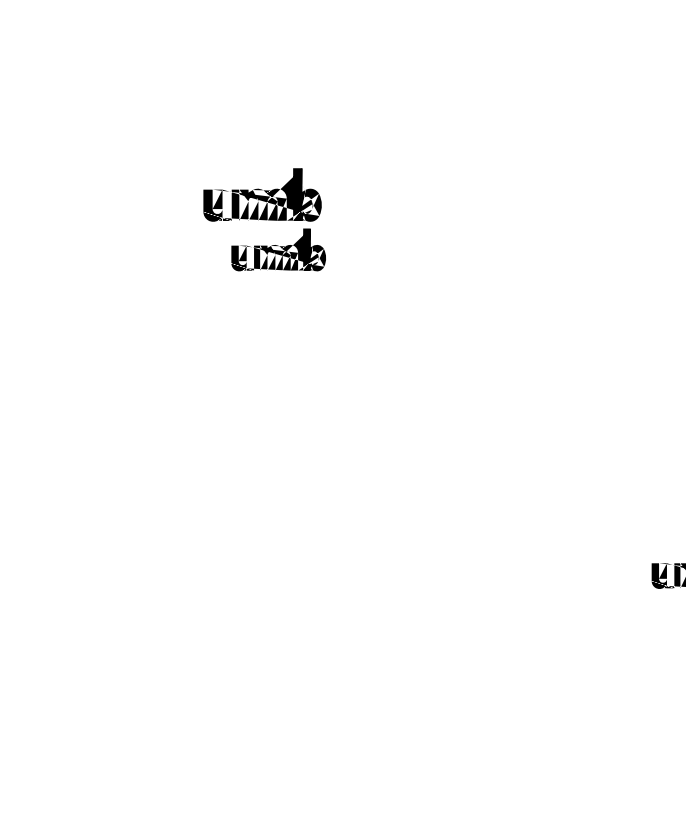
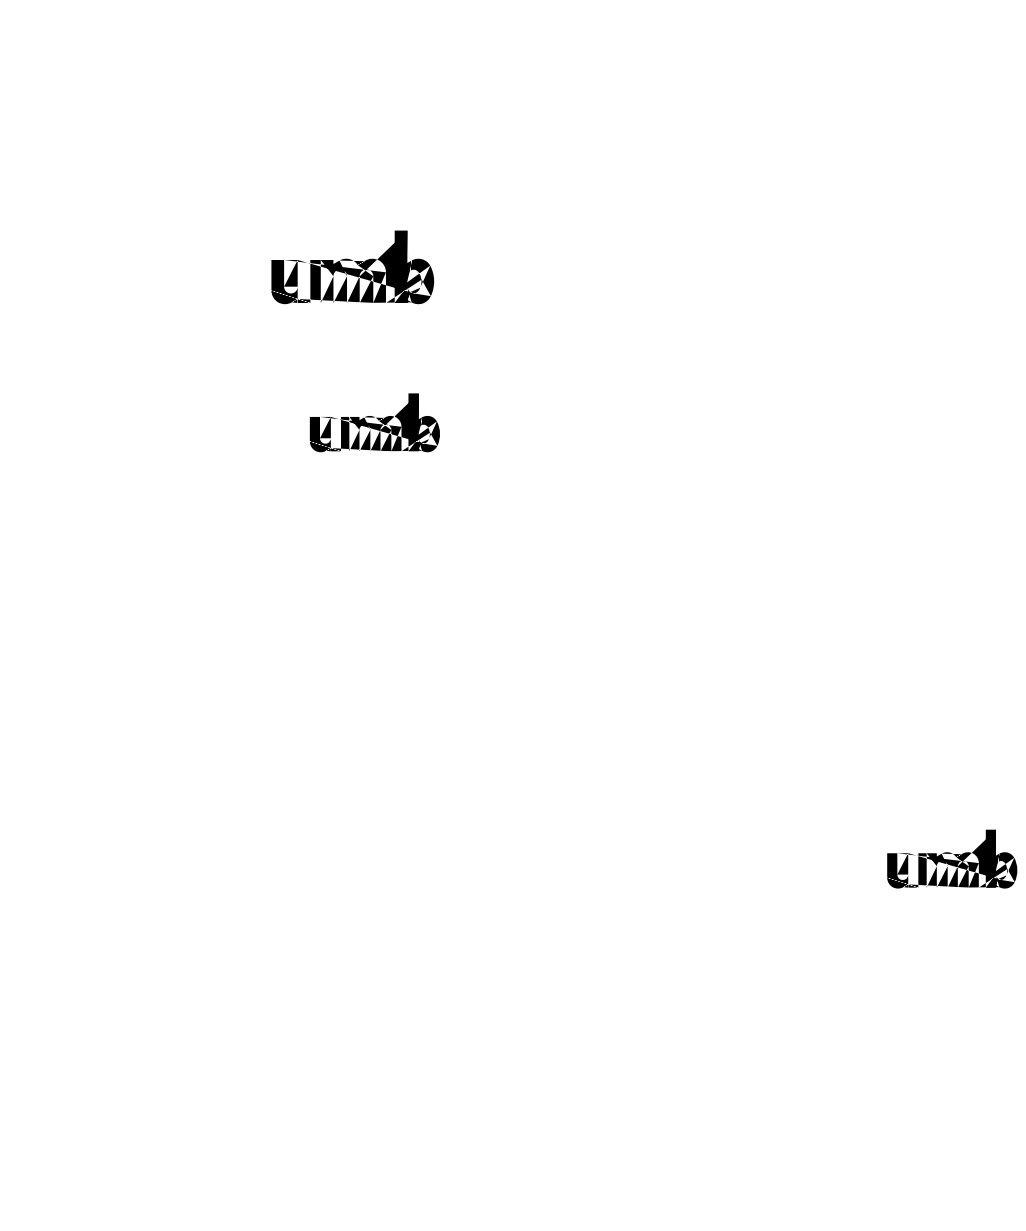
part: (262, 195) -> (352, 267), moved

